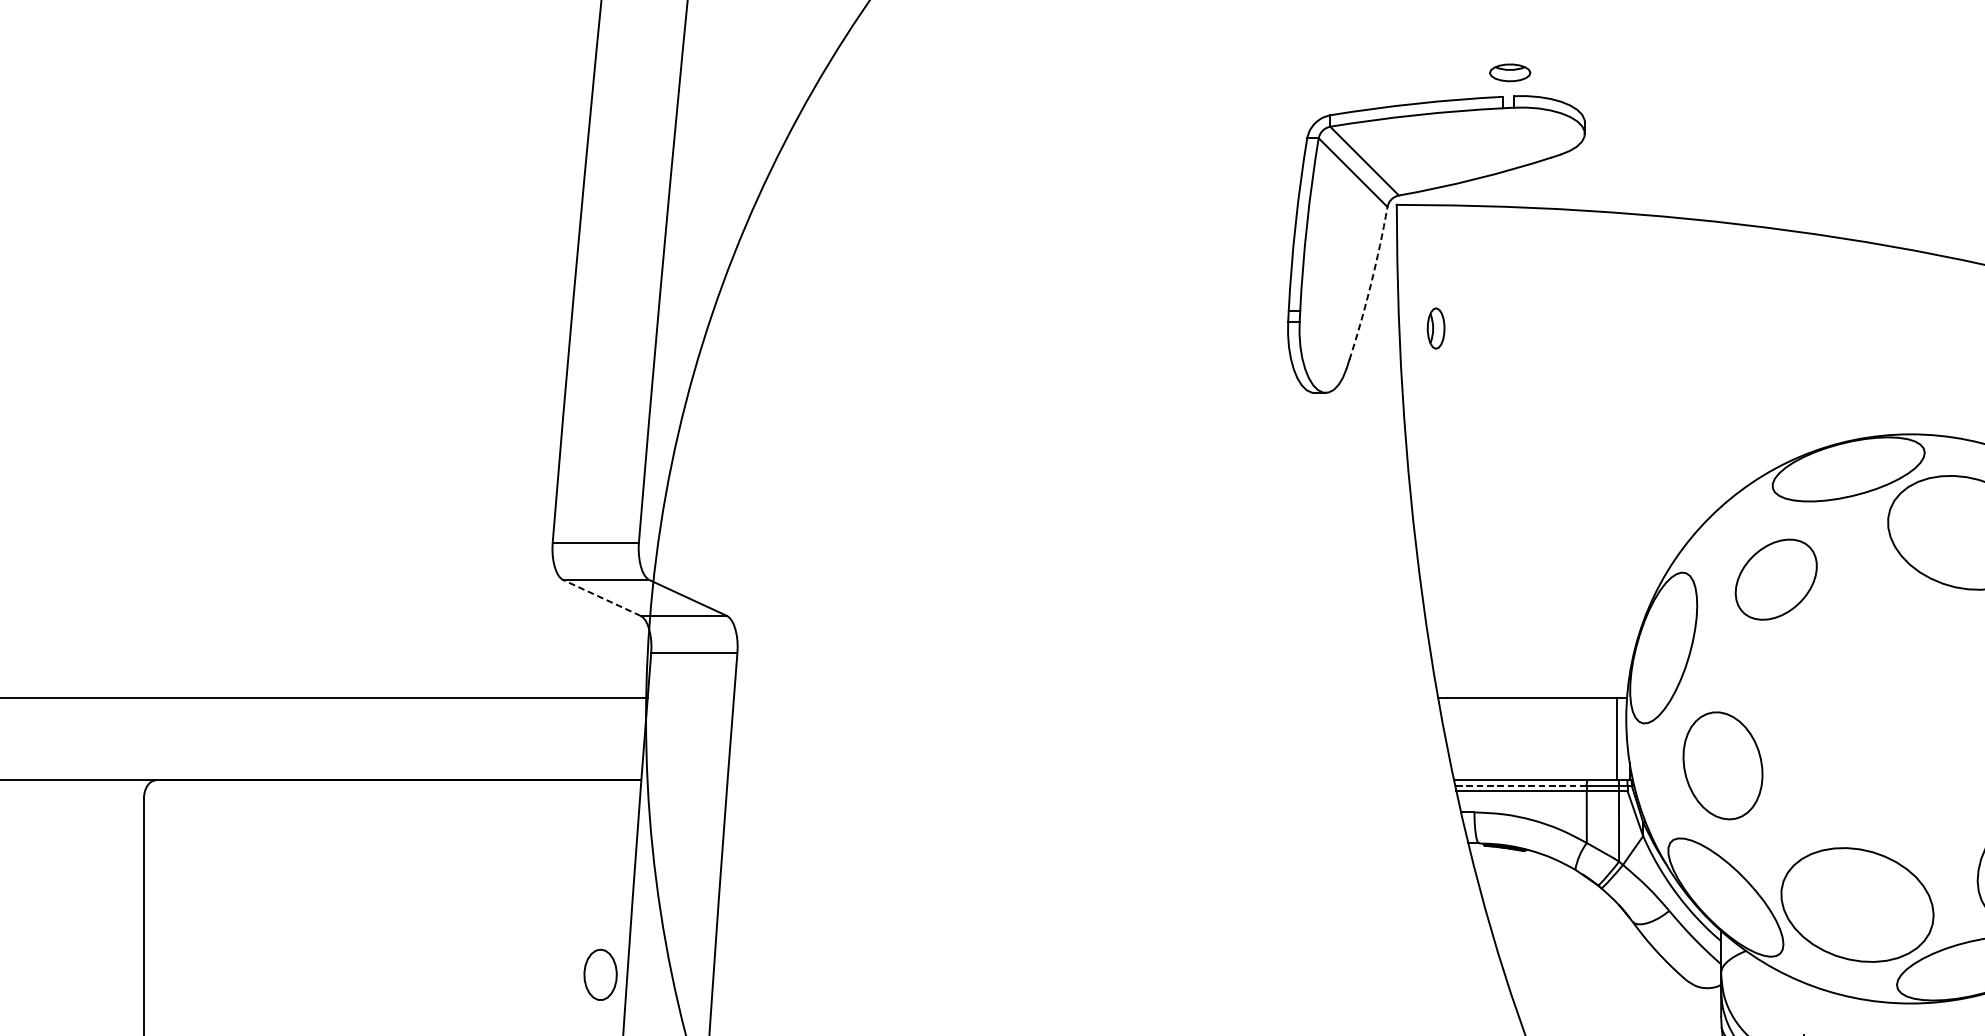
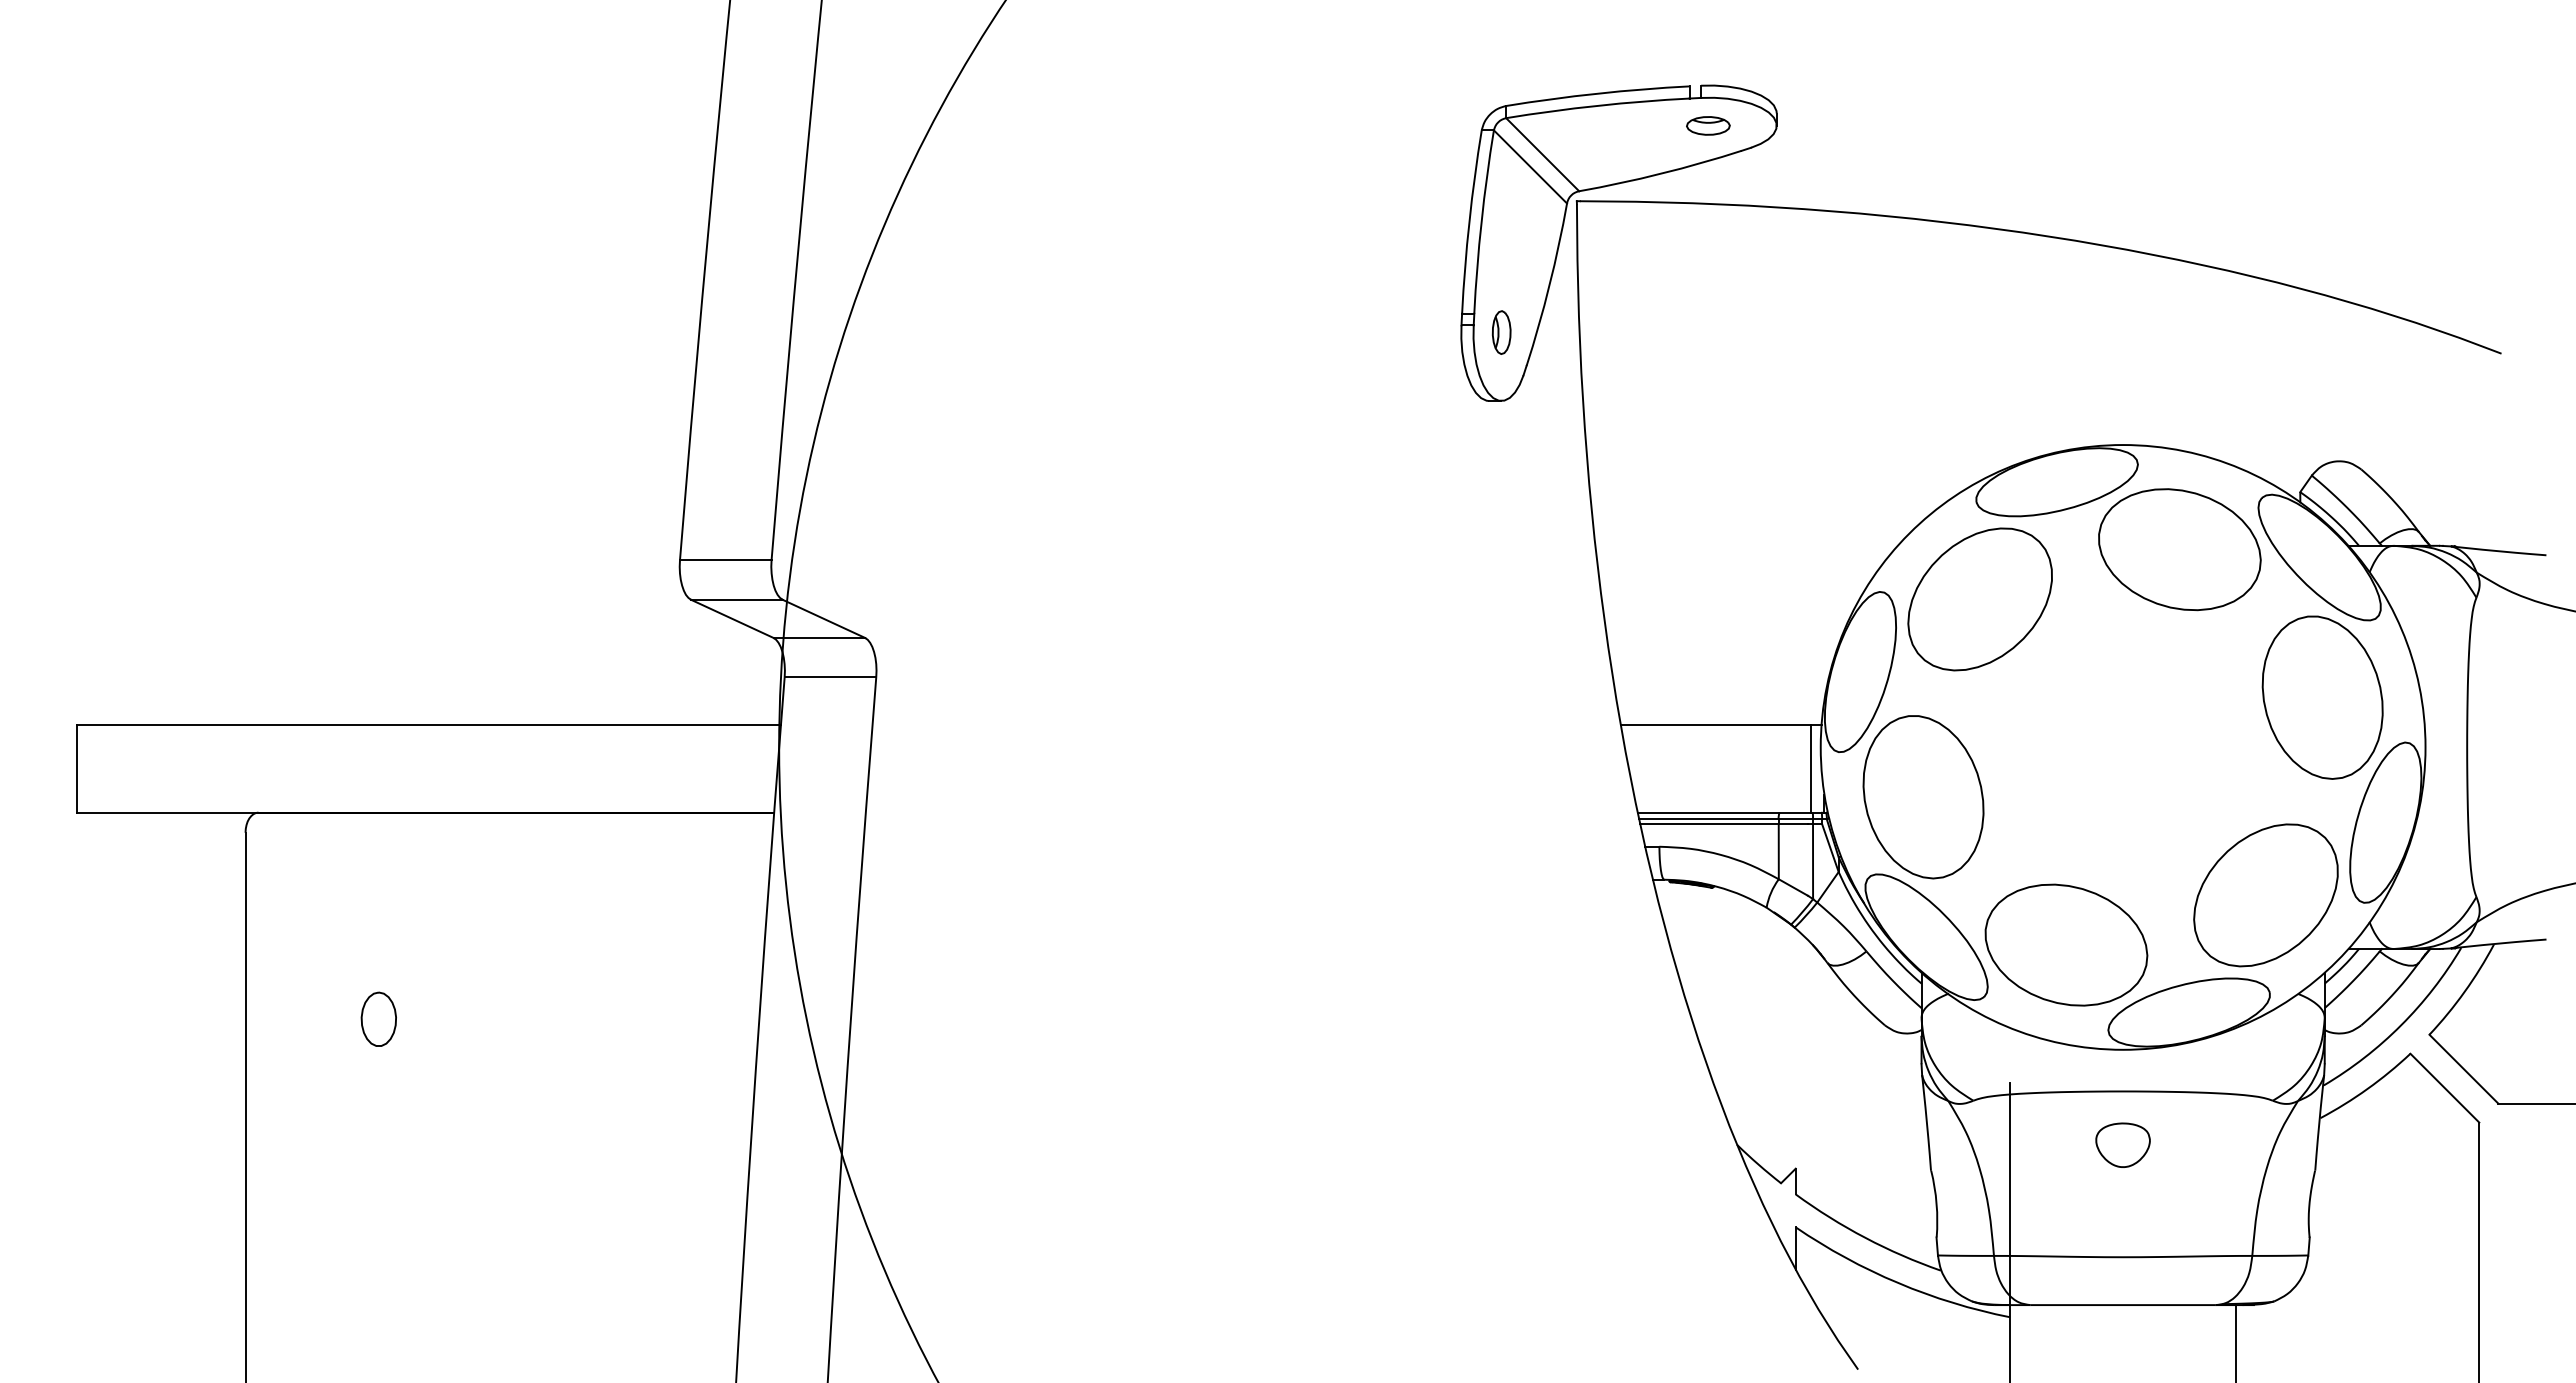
part: (1510, 72) -> (1708, 125), moved
arc: (1371, 284) -> (1549, 285), dashed -> solid
part: (1435, 328) -> (1501, 332), moved
part: (1775, 579) -> (1979, 599), size x1.67
line: (601, 597) -> (731, 618), dashed -> solid
part: (1722, 766) -> (1923, 797), size x1.43
line: (1520, 786) -> (1708, 819), dashed -> solid
part: (600, 974) -> (378, 1018), moved

